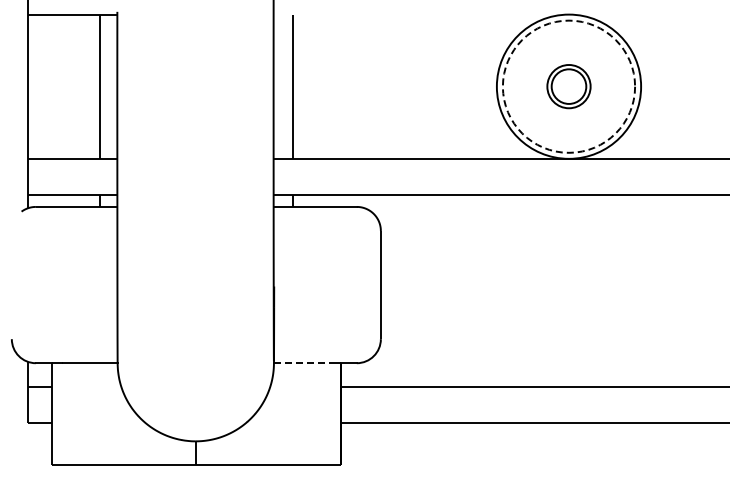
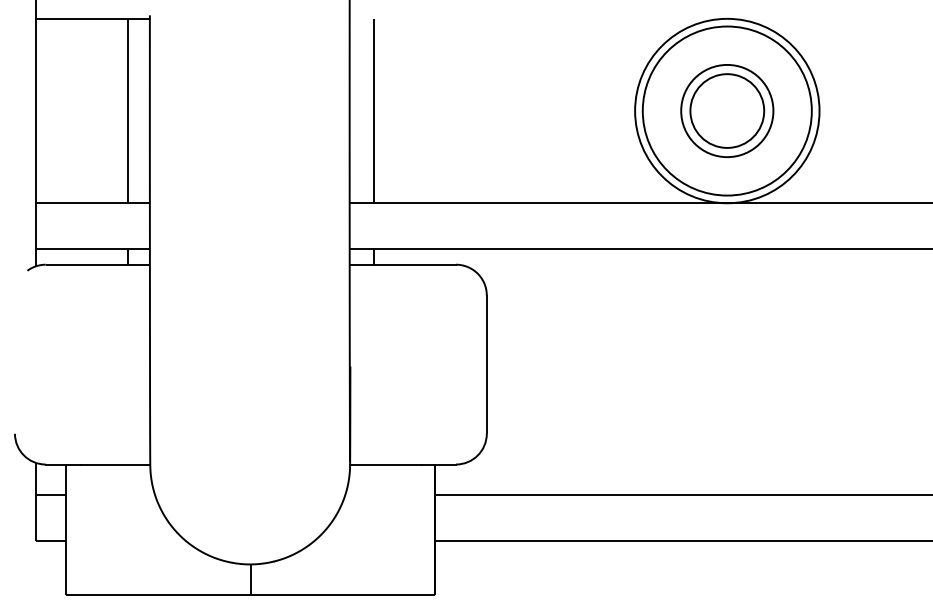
circle: (568, 86) -> (726, 110), dashed -> solid
part: (568, 86) -> (726, 110), size x1.67
line: (301, 363) -> (385, 464), dashed -> solid

